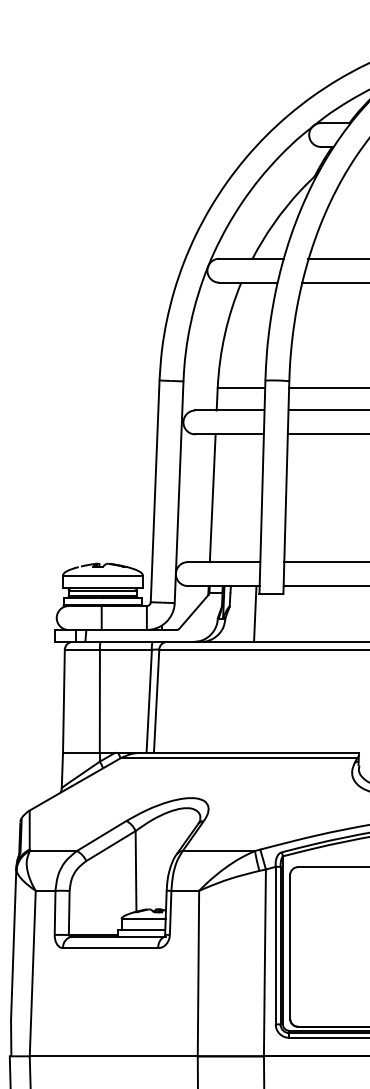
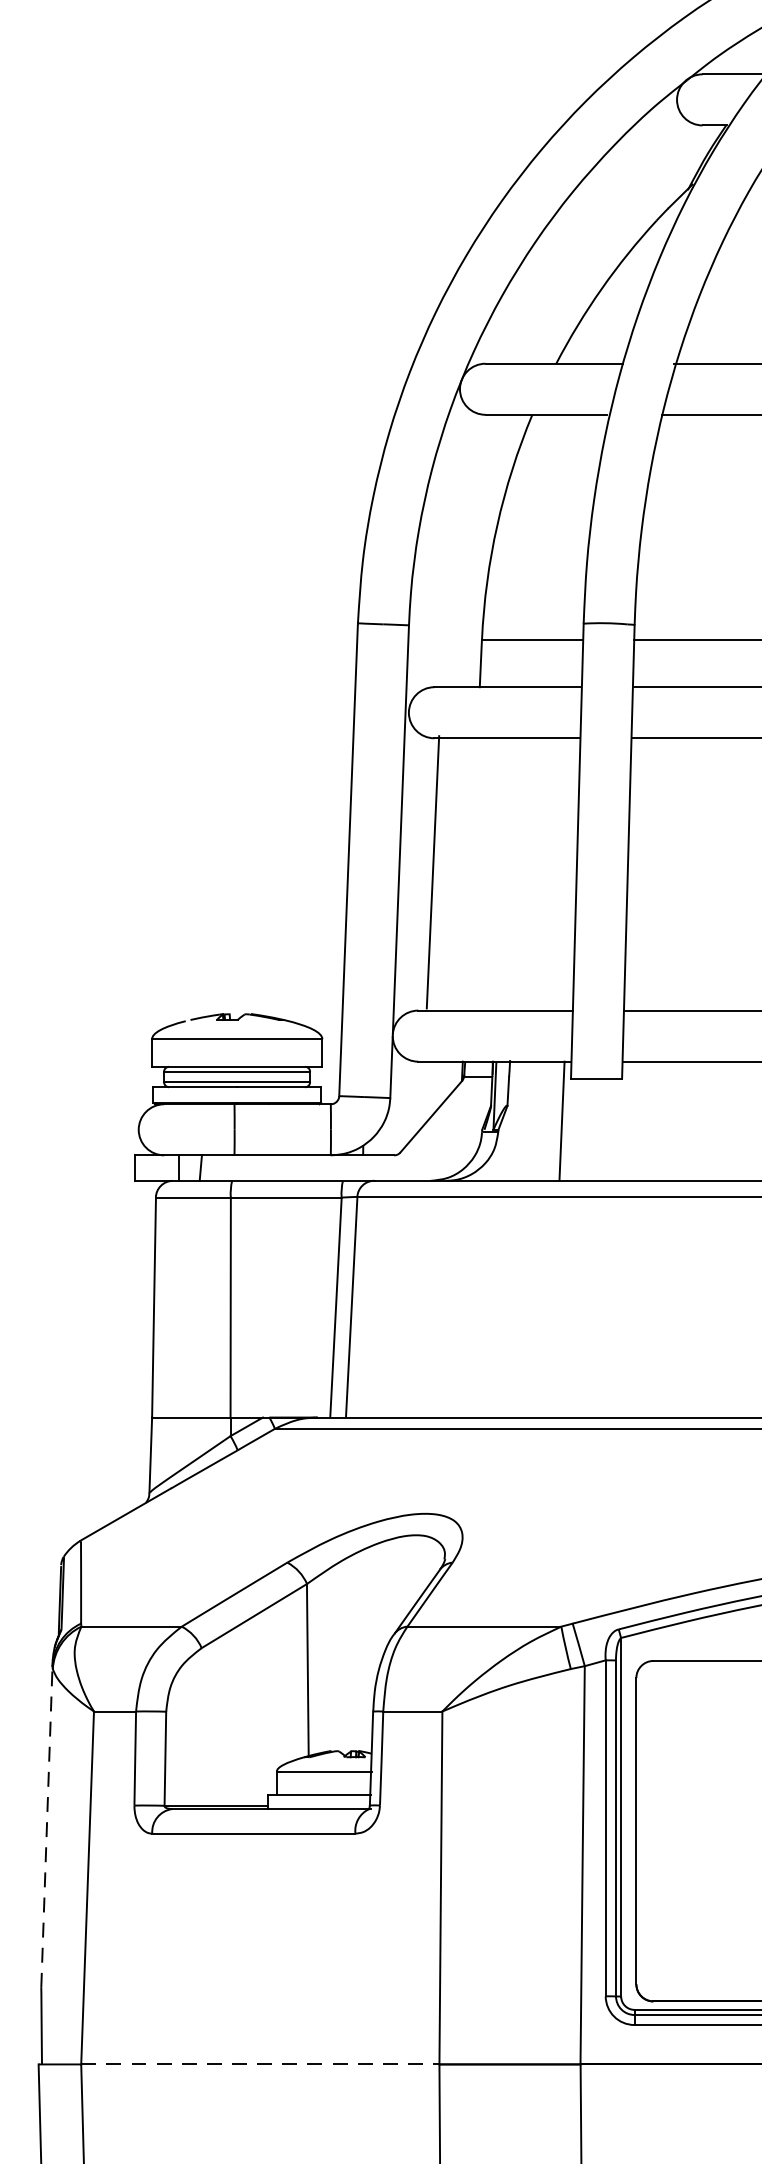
line: (212, 498) -> (432, 872), moved
line: (13, 944) -> (46, 1825), solid -> dashed
line: (113, 1056) -> (259, 2064), solid -> dashed

